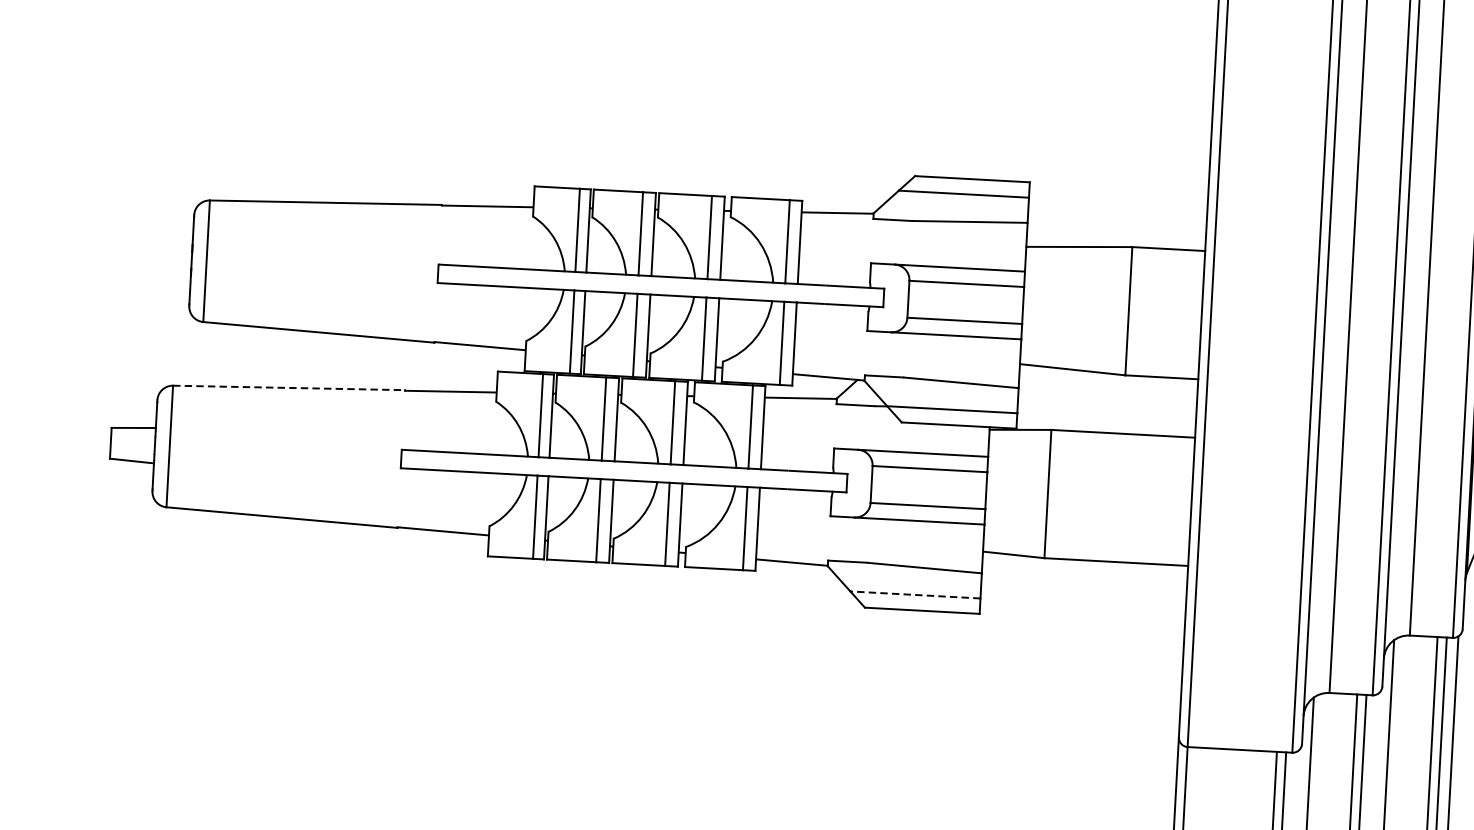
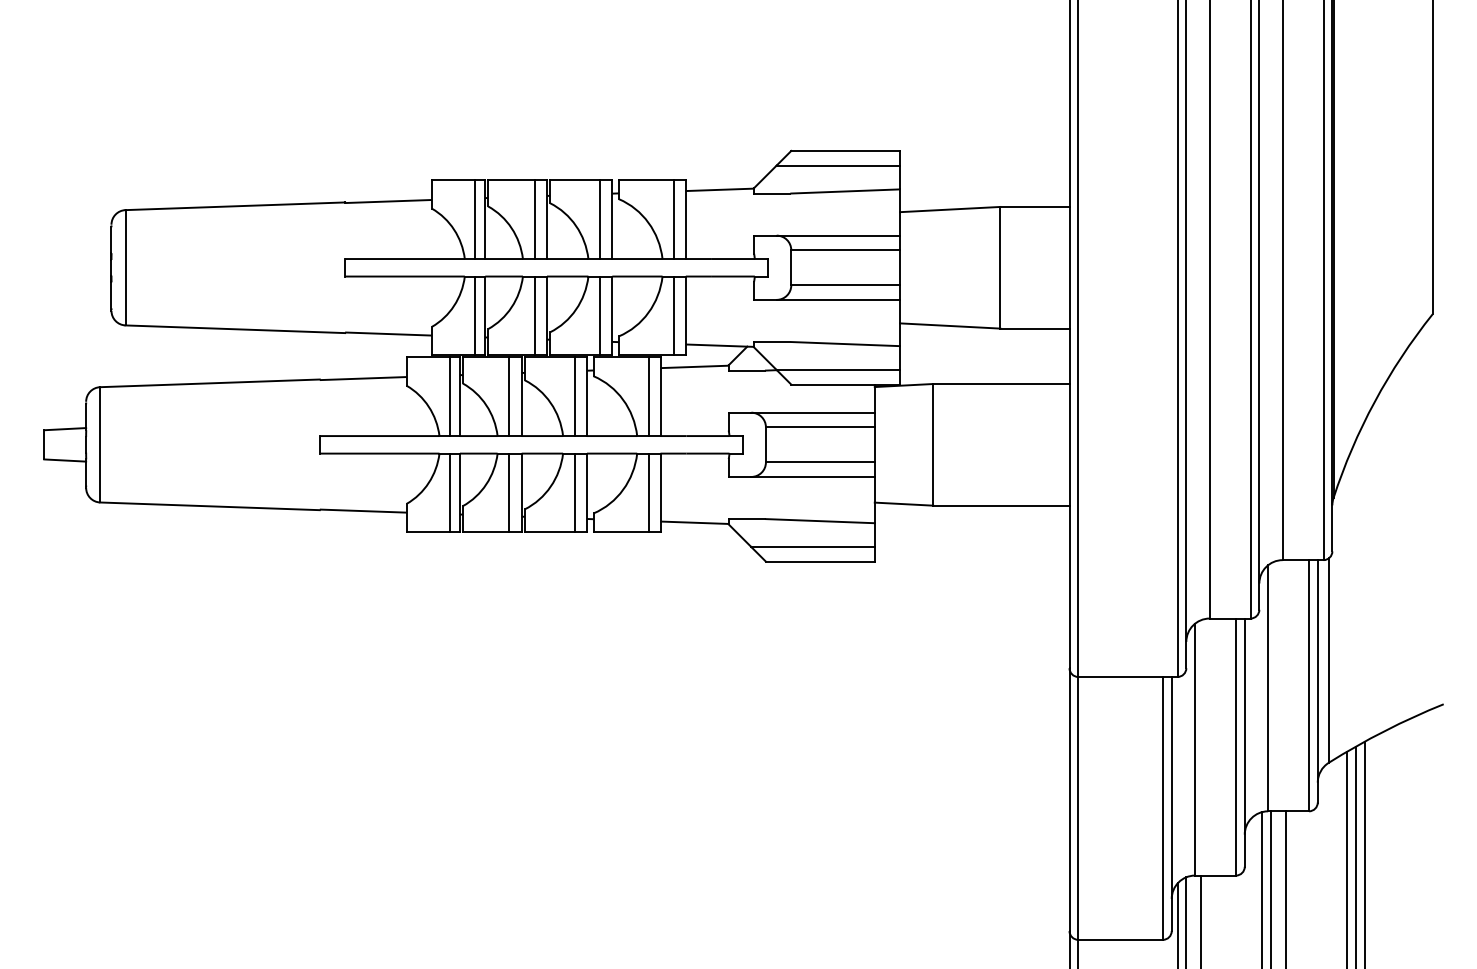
line: (289, 388) -> (210, 383), dashed -> solid
line: (915, 595) -> (813, 547), dashed -> solid

